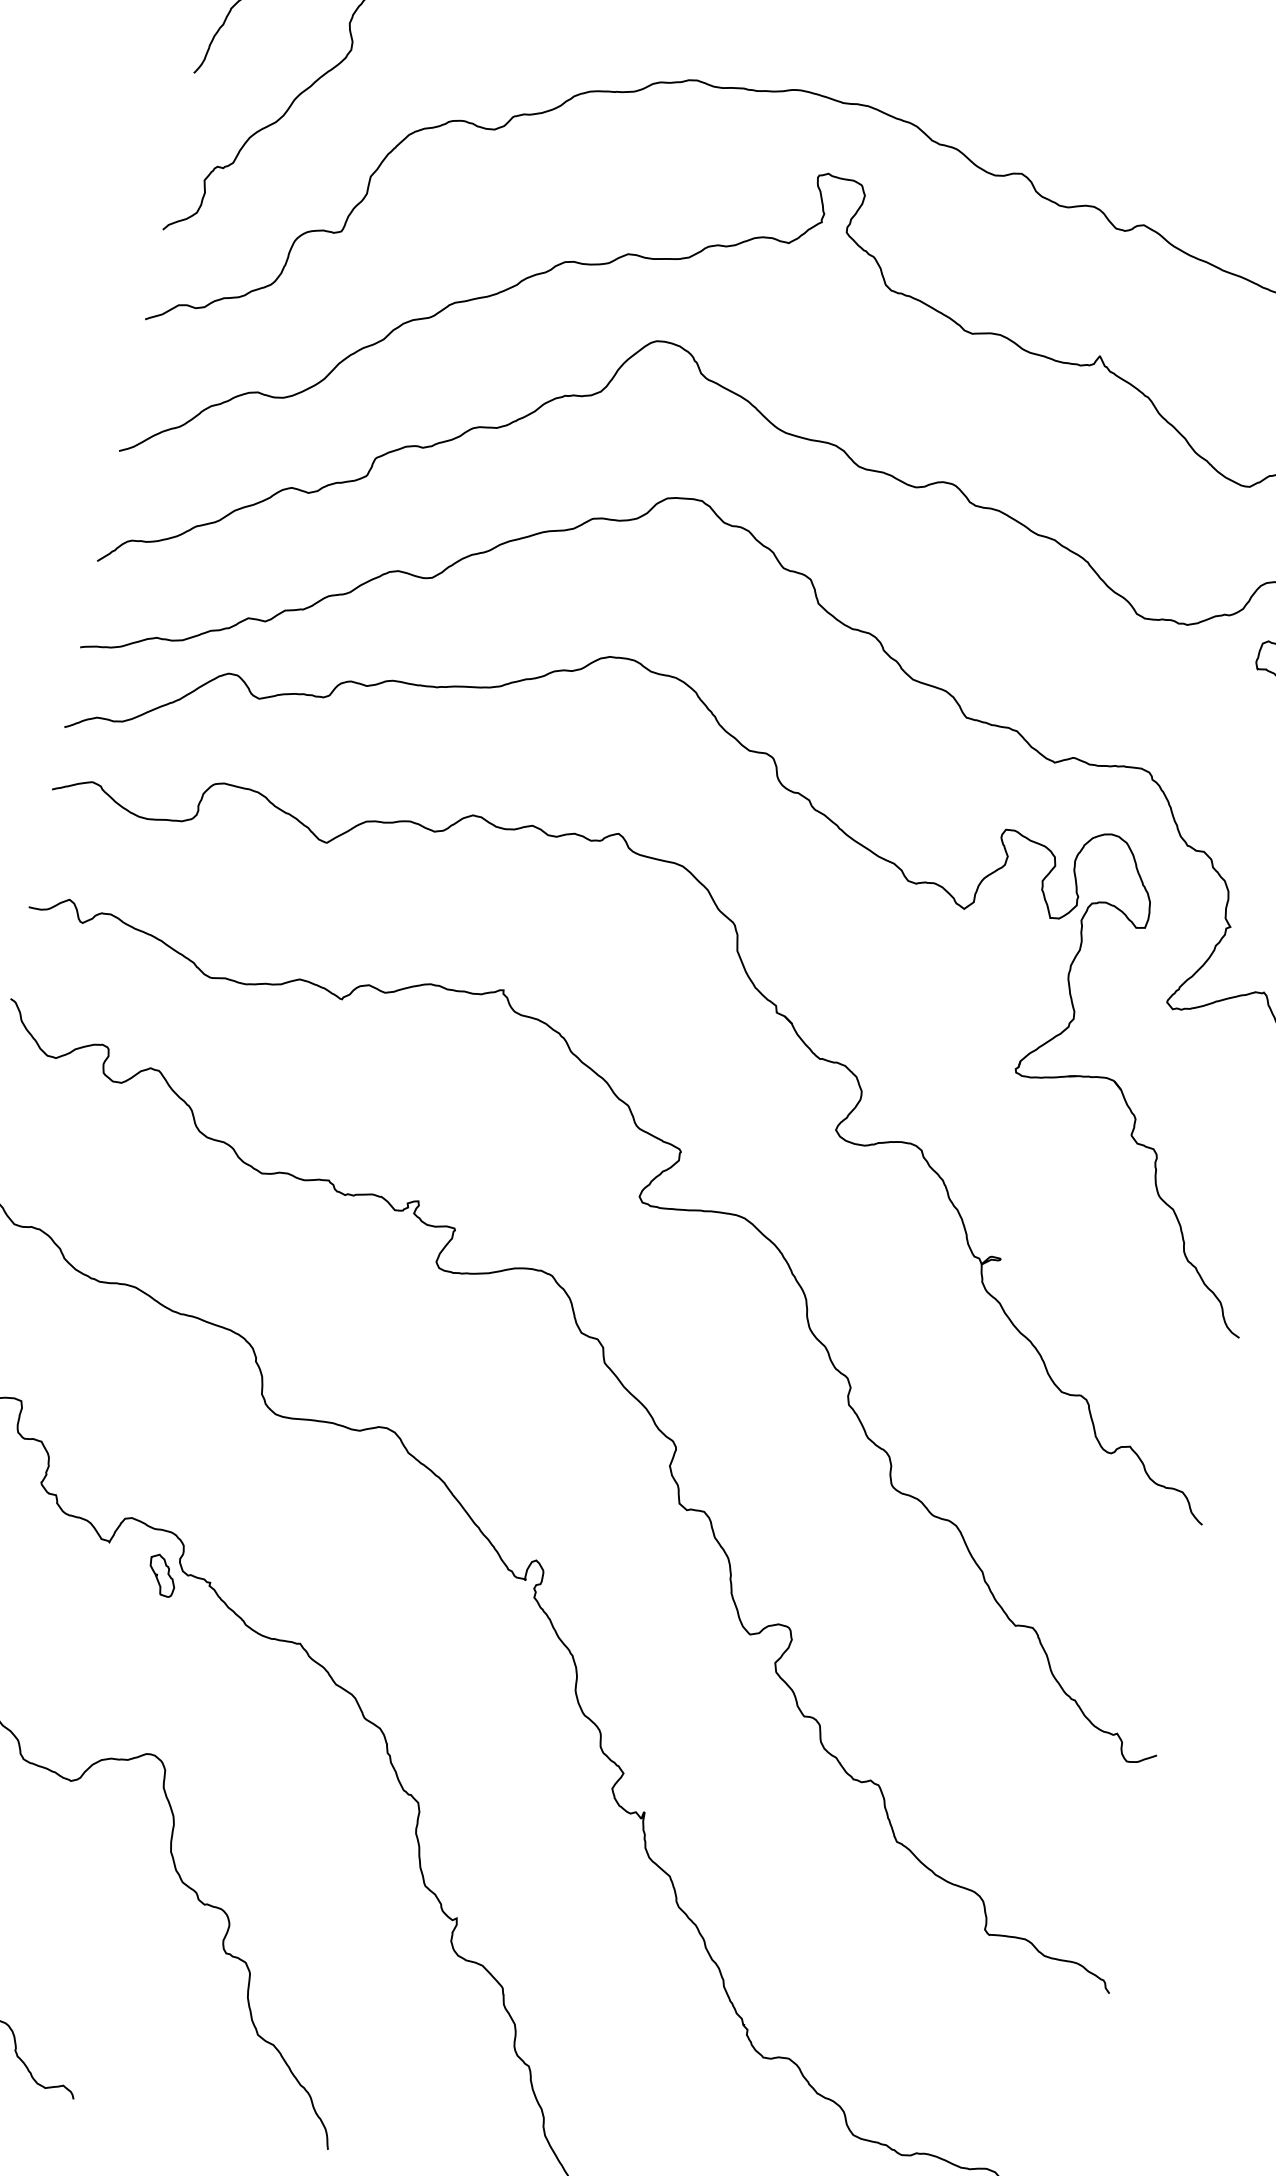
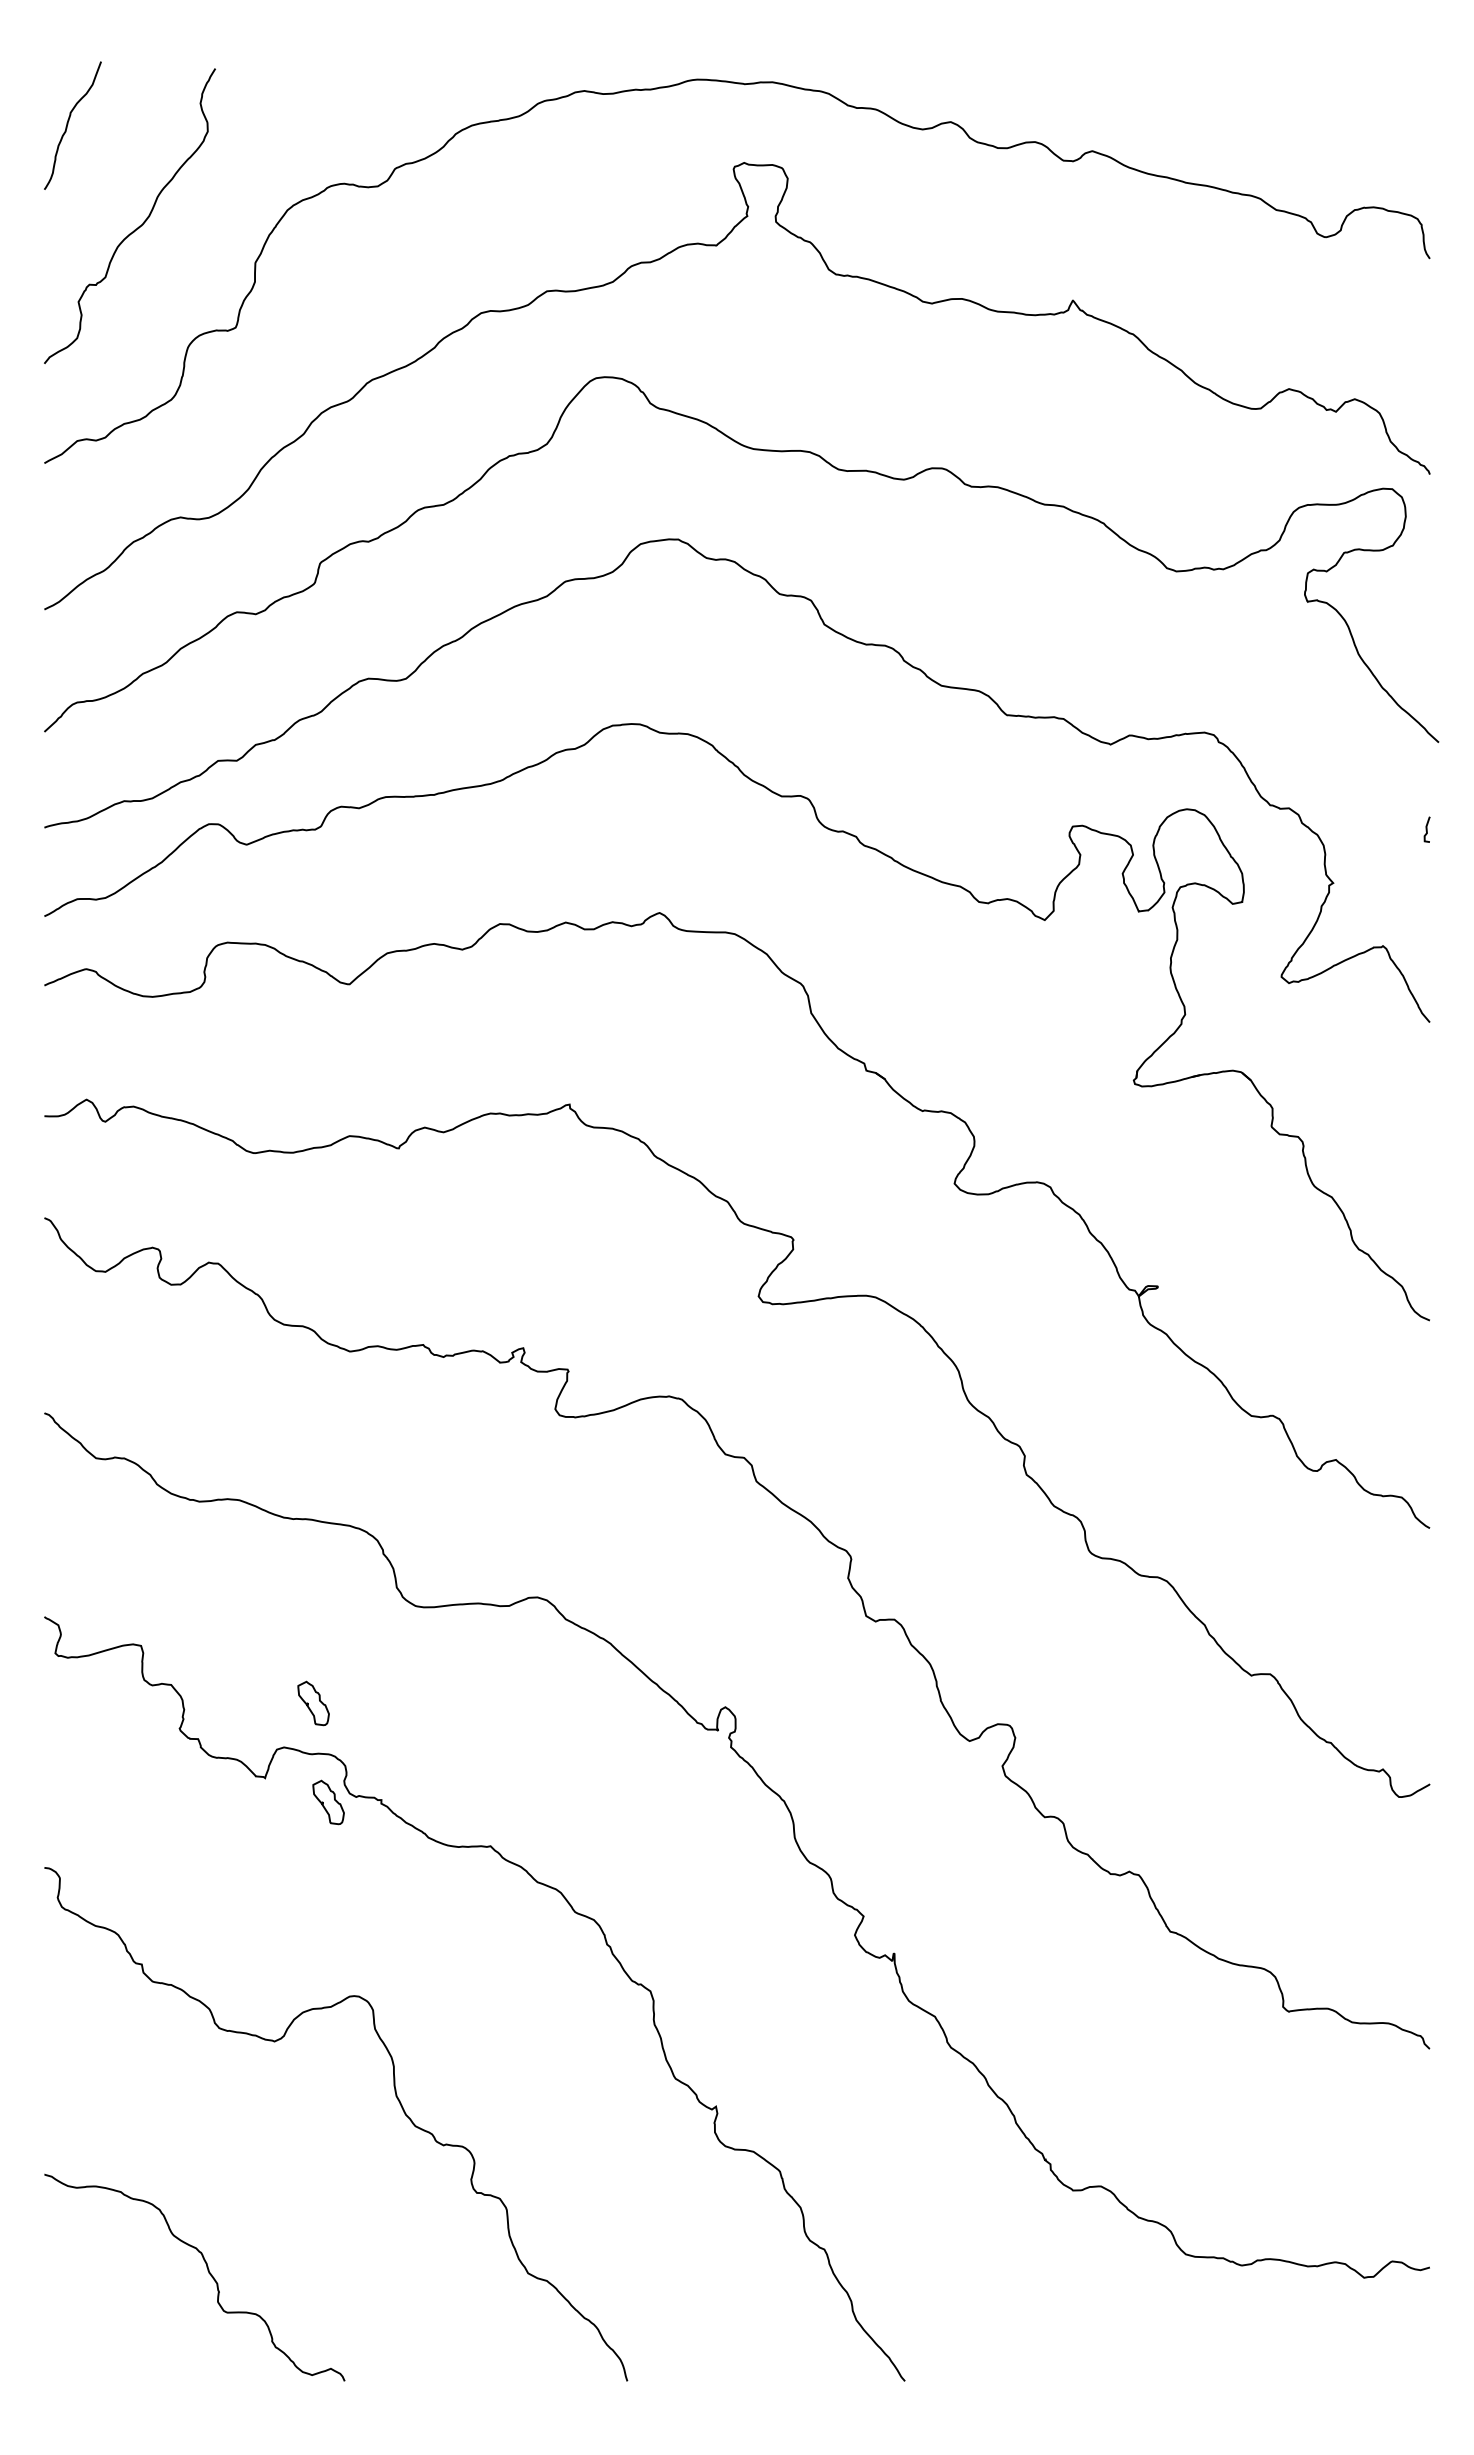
part: (166, 1483) -> (313, 1703), added

